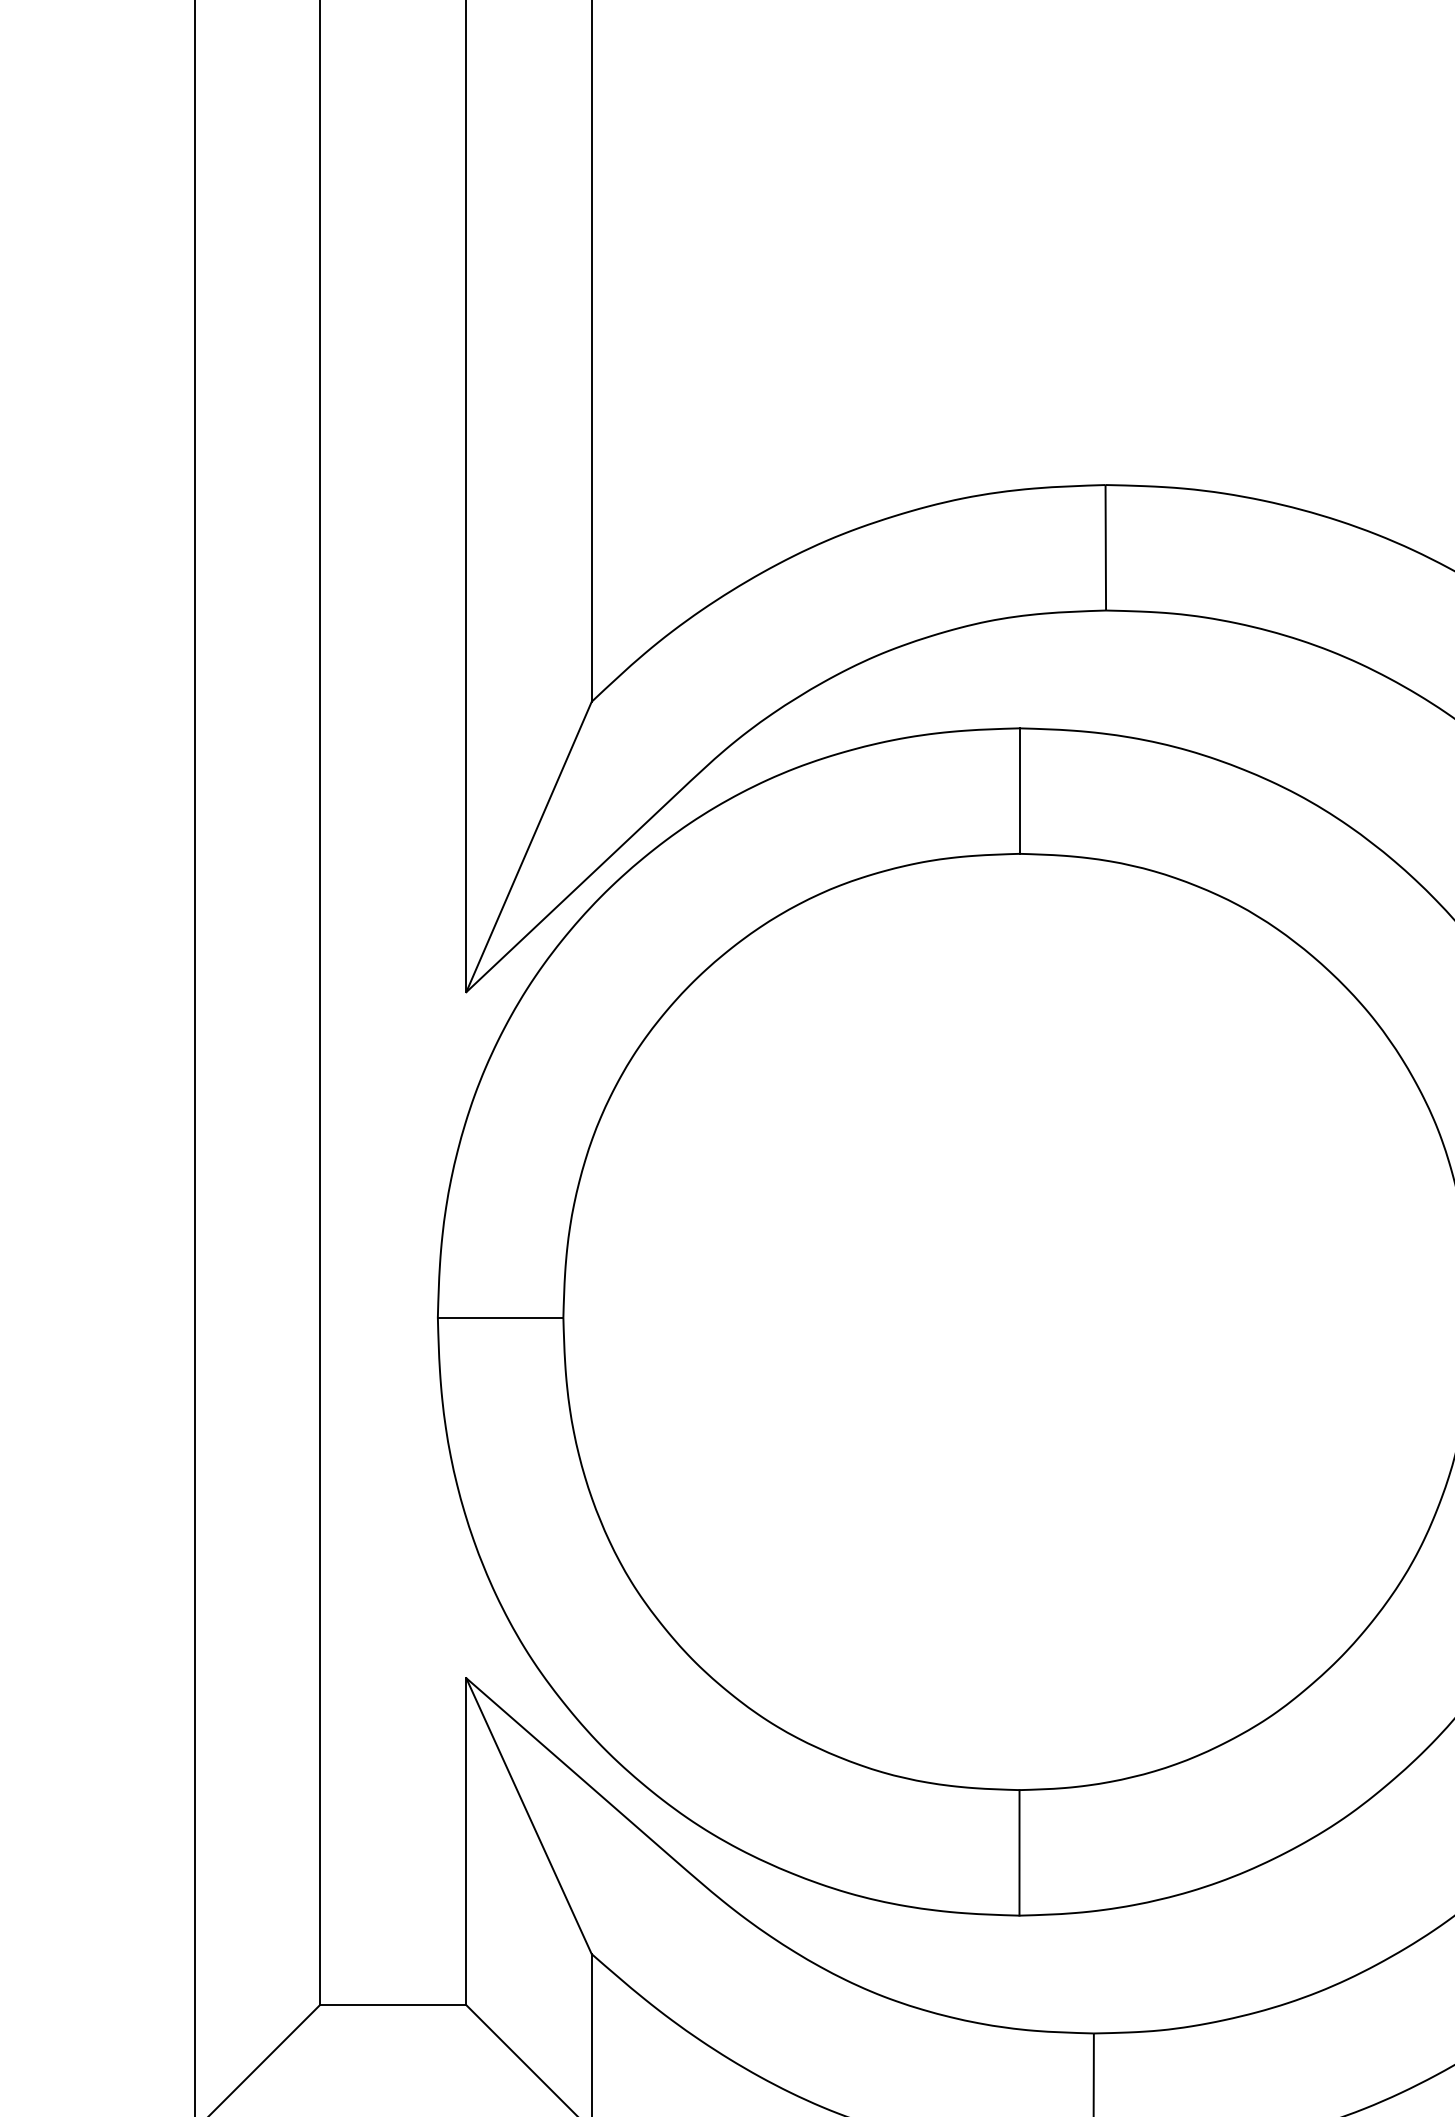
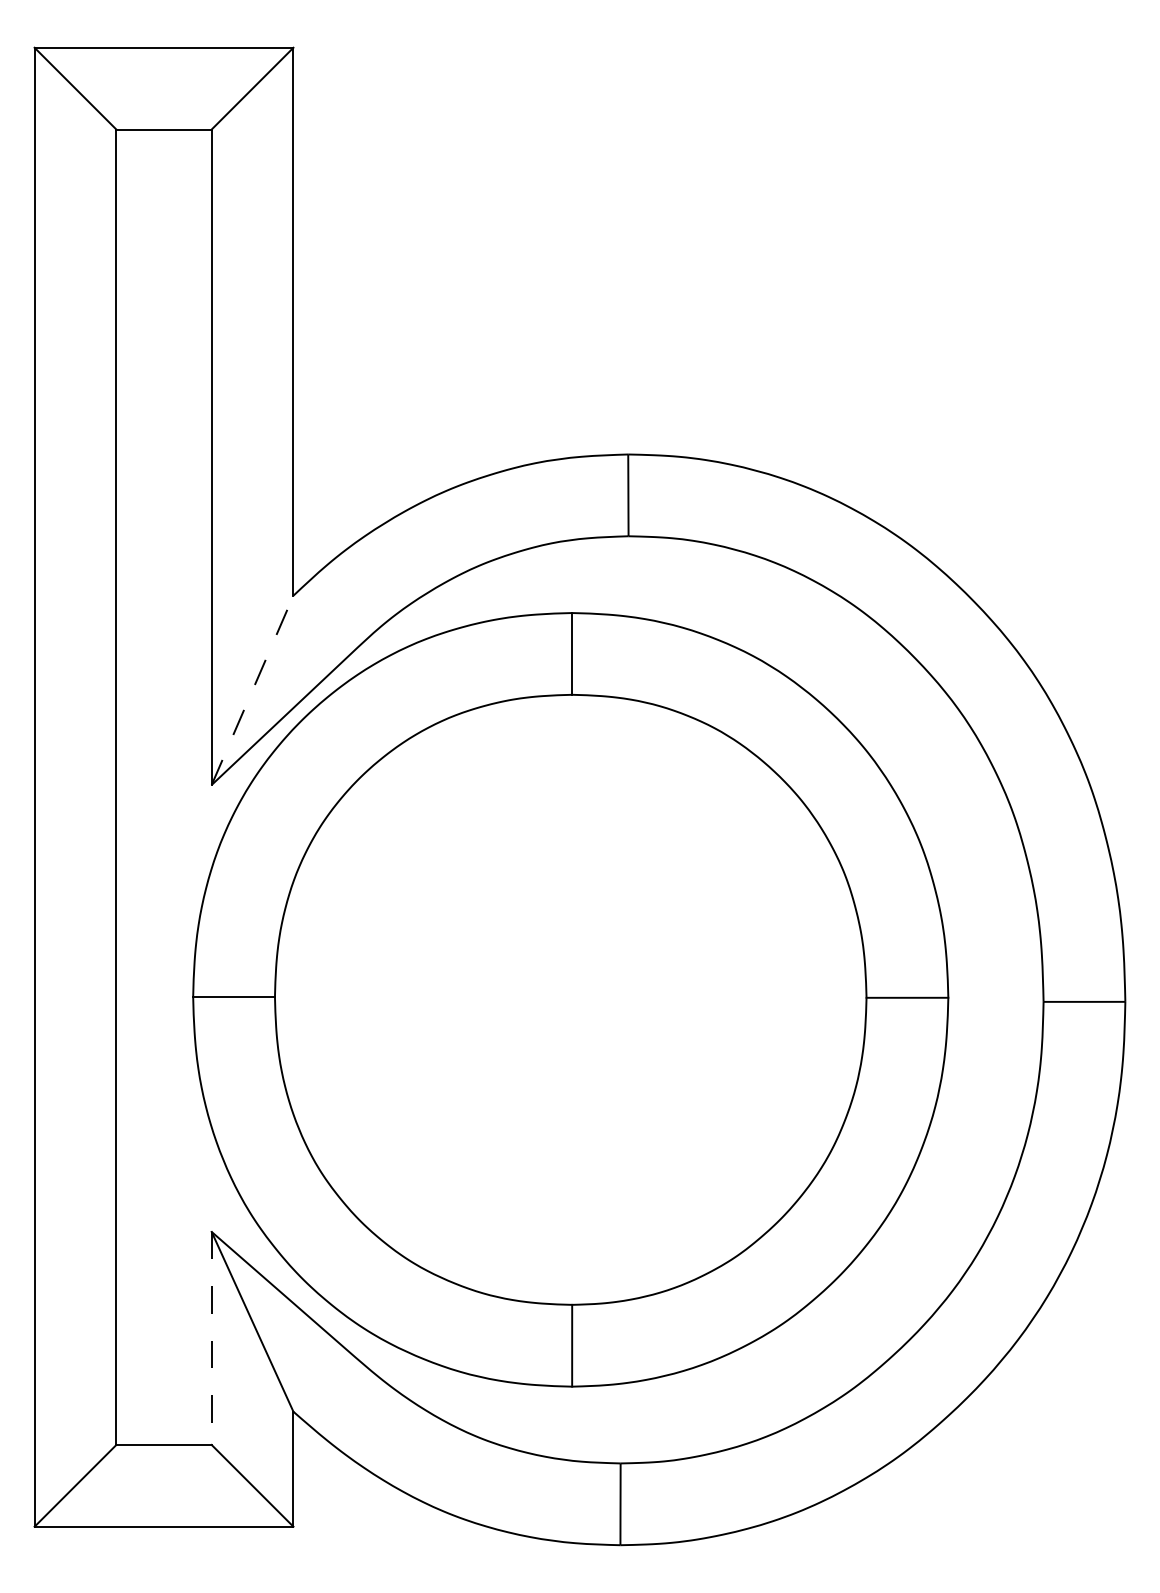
line: (528, 845) -> (252, 689), solid -> dashed
line: (465, 1841) -> (211, 1338), solid -> dashed

